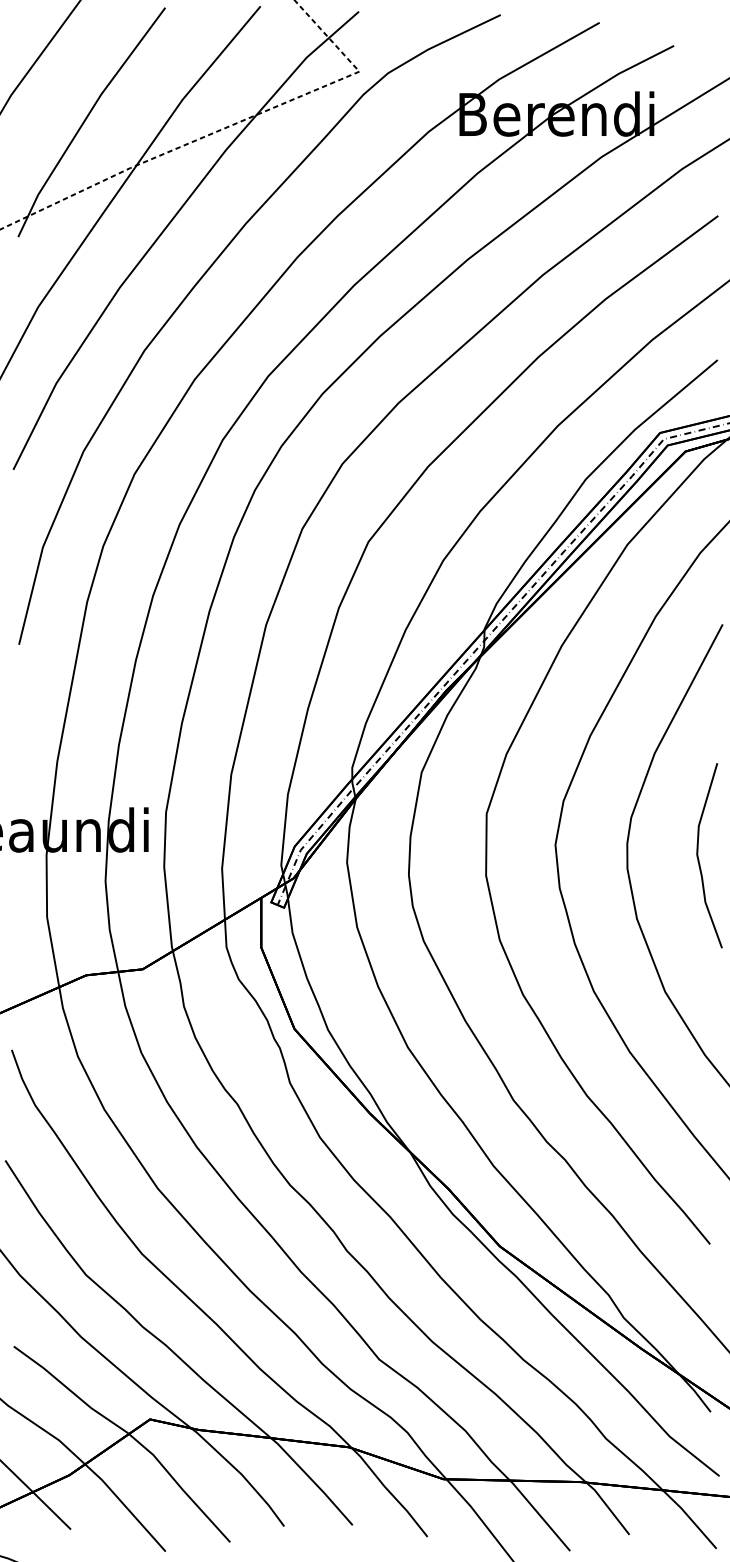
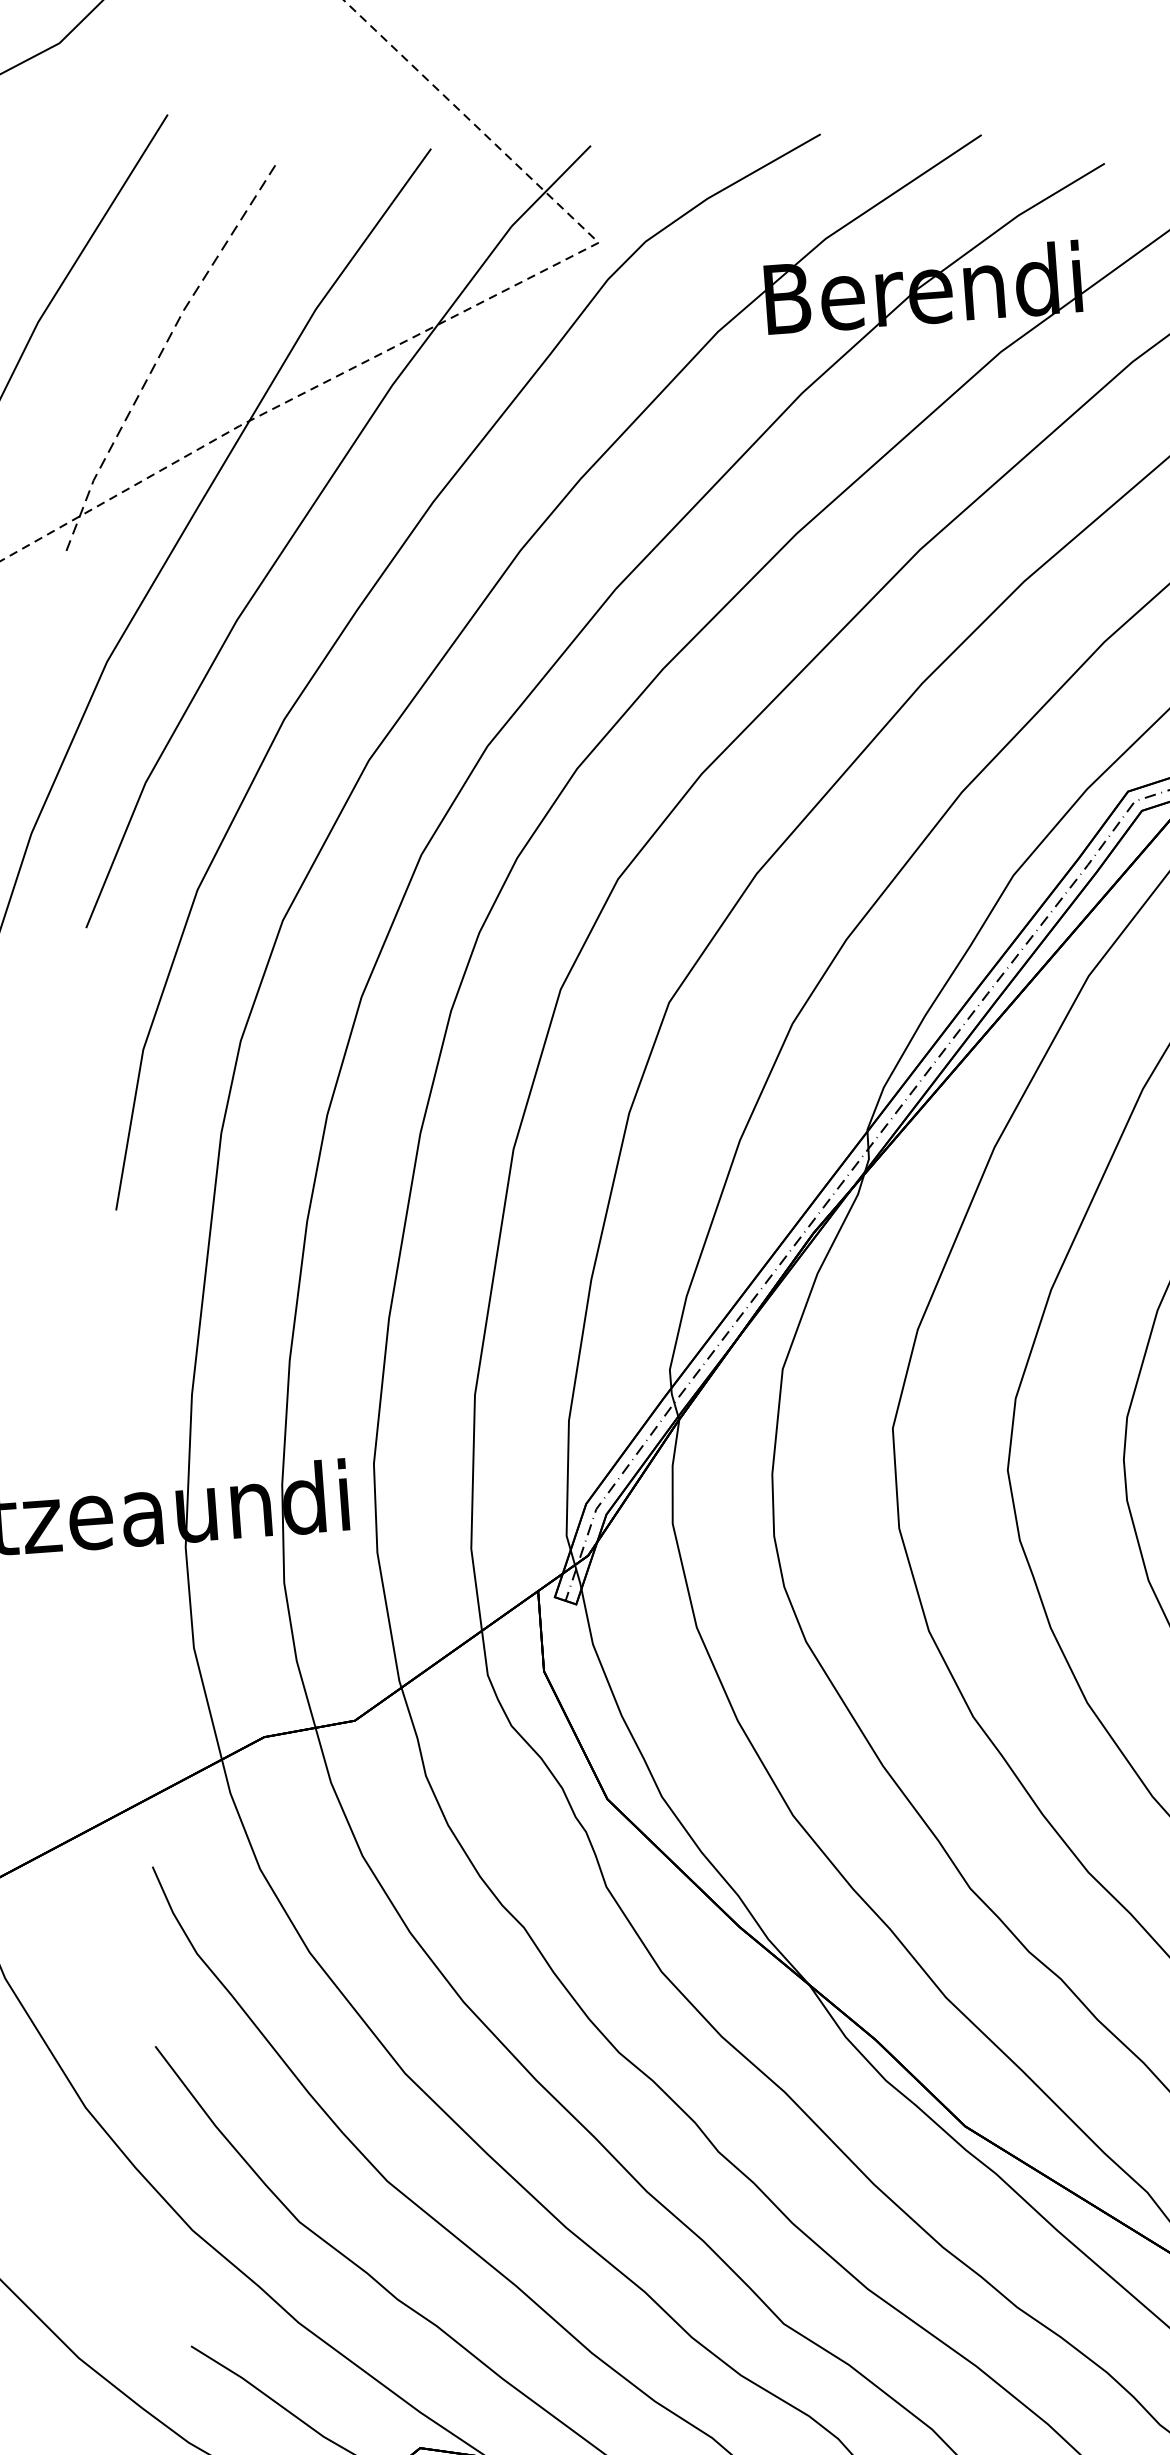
line: (85, 119) -> (161, 352), solid -> dashed

